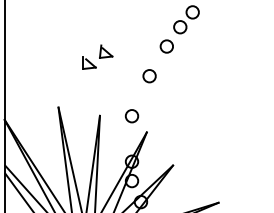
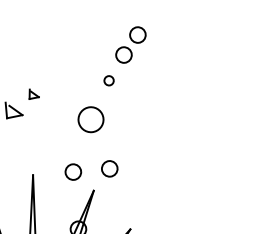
circle: (166, 46) -> (108, 80), size x0.6
part: (106, 51) -> (34, 93), size x0.6
circle: (149, 76) -> (90, 120), size x1.6
circle: (160, 116) -> (109, 169), added

